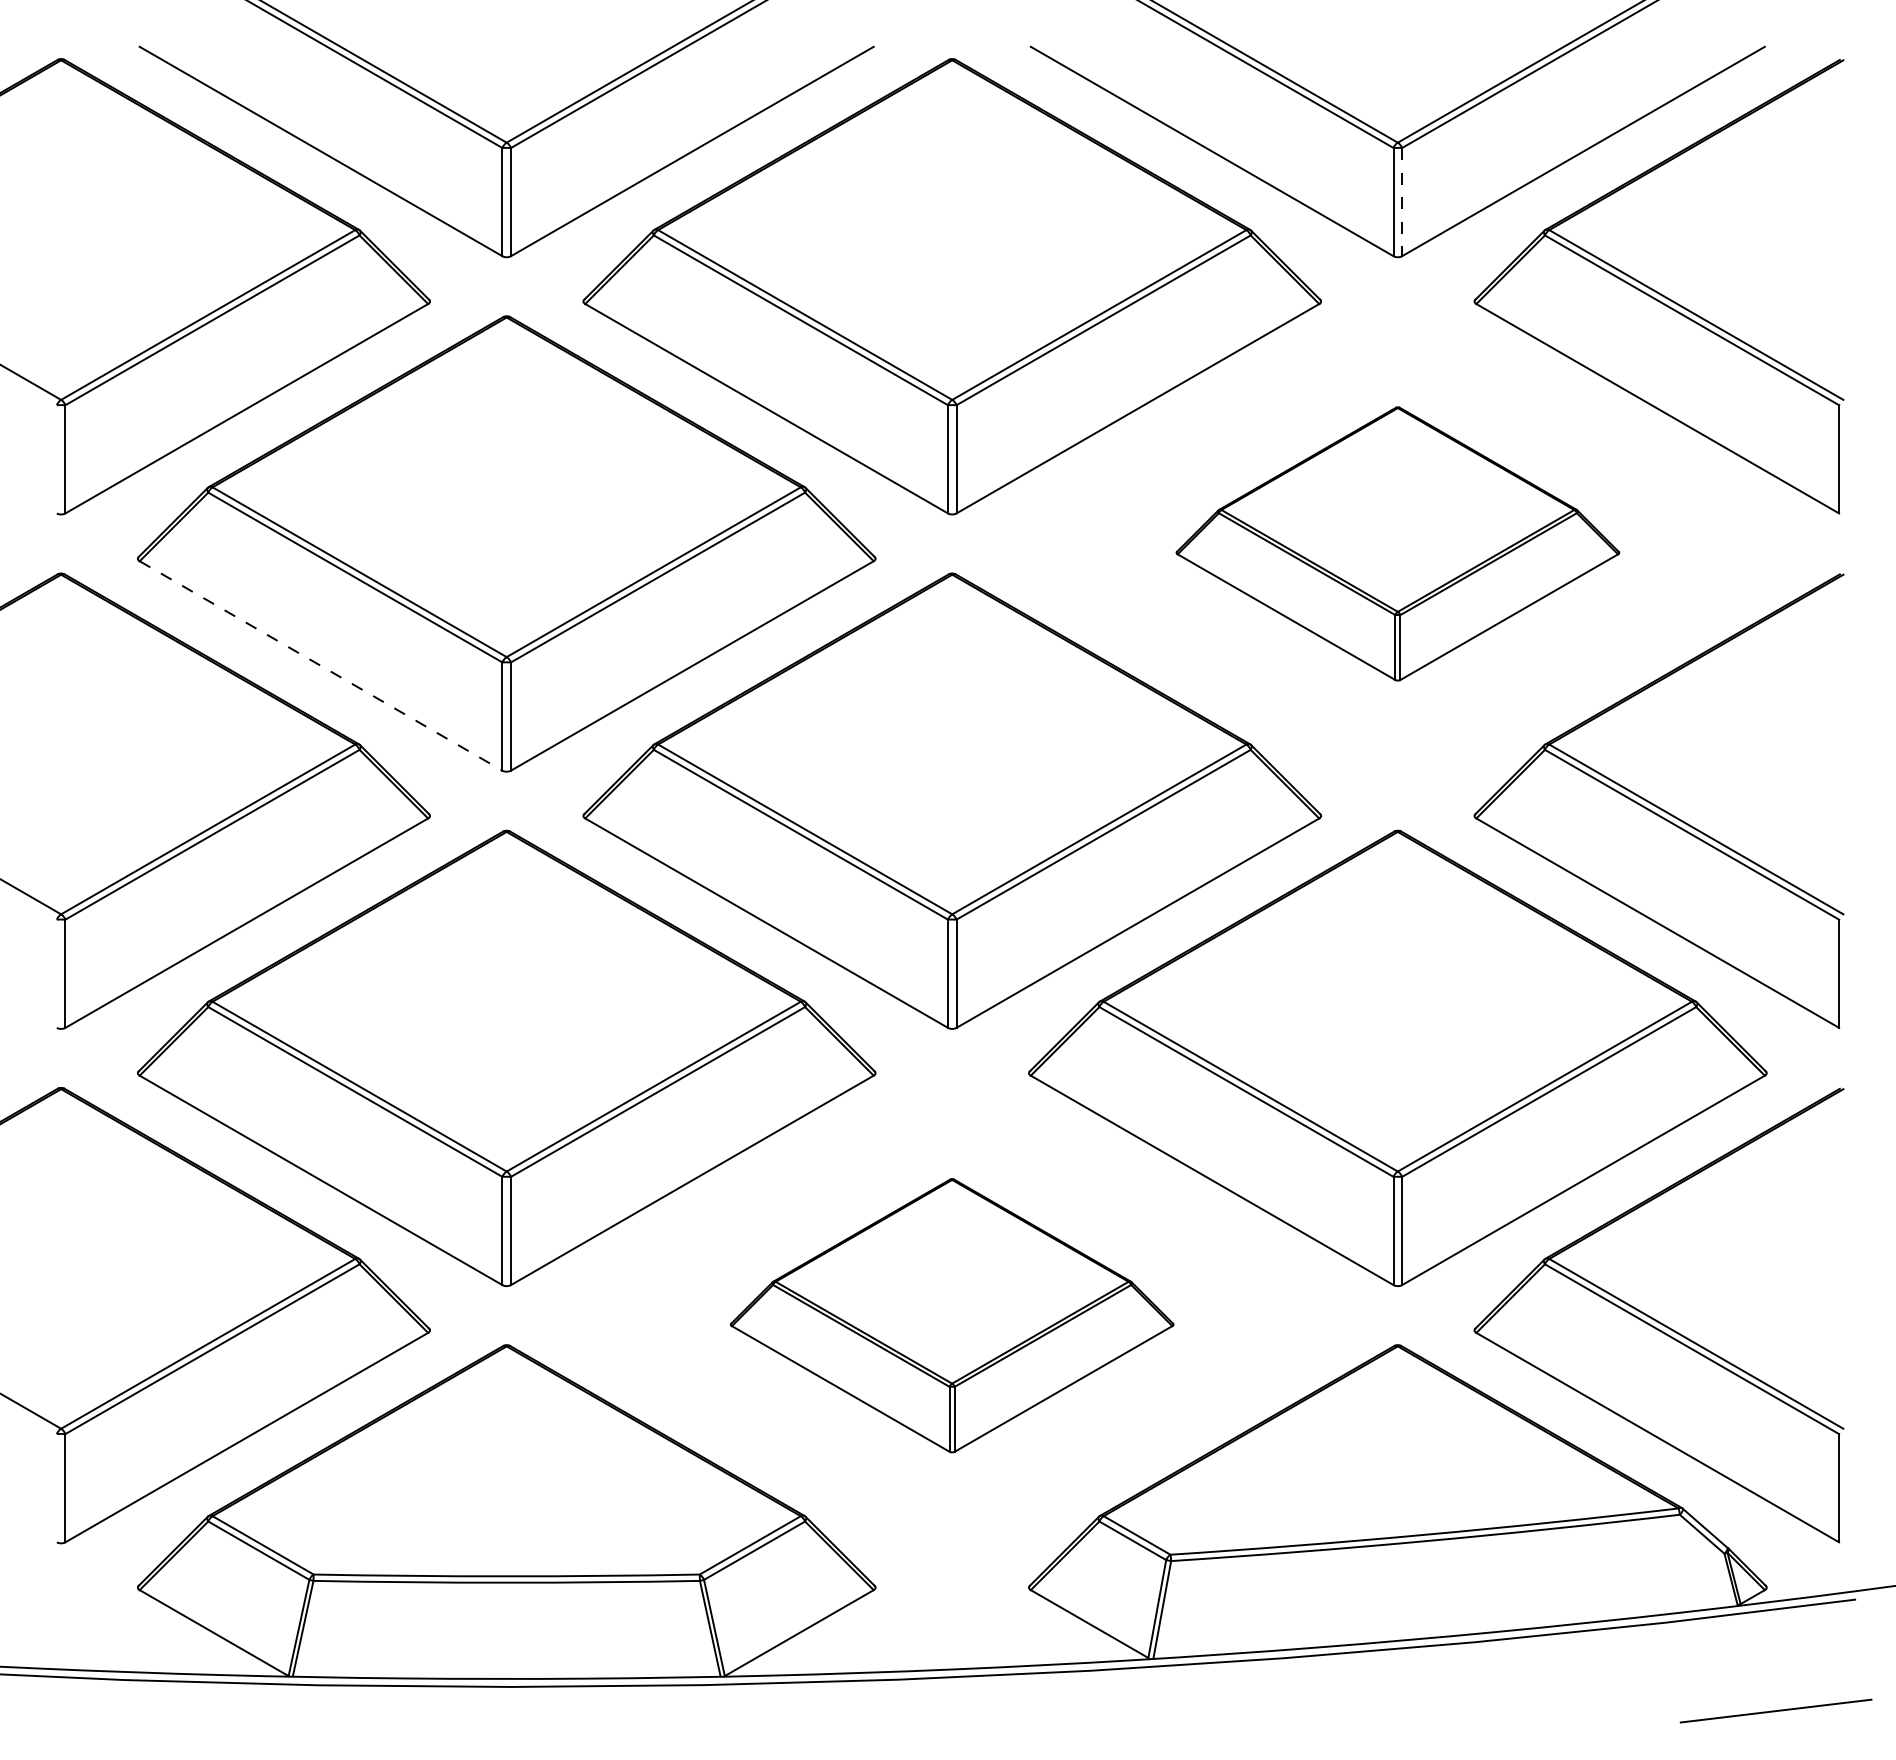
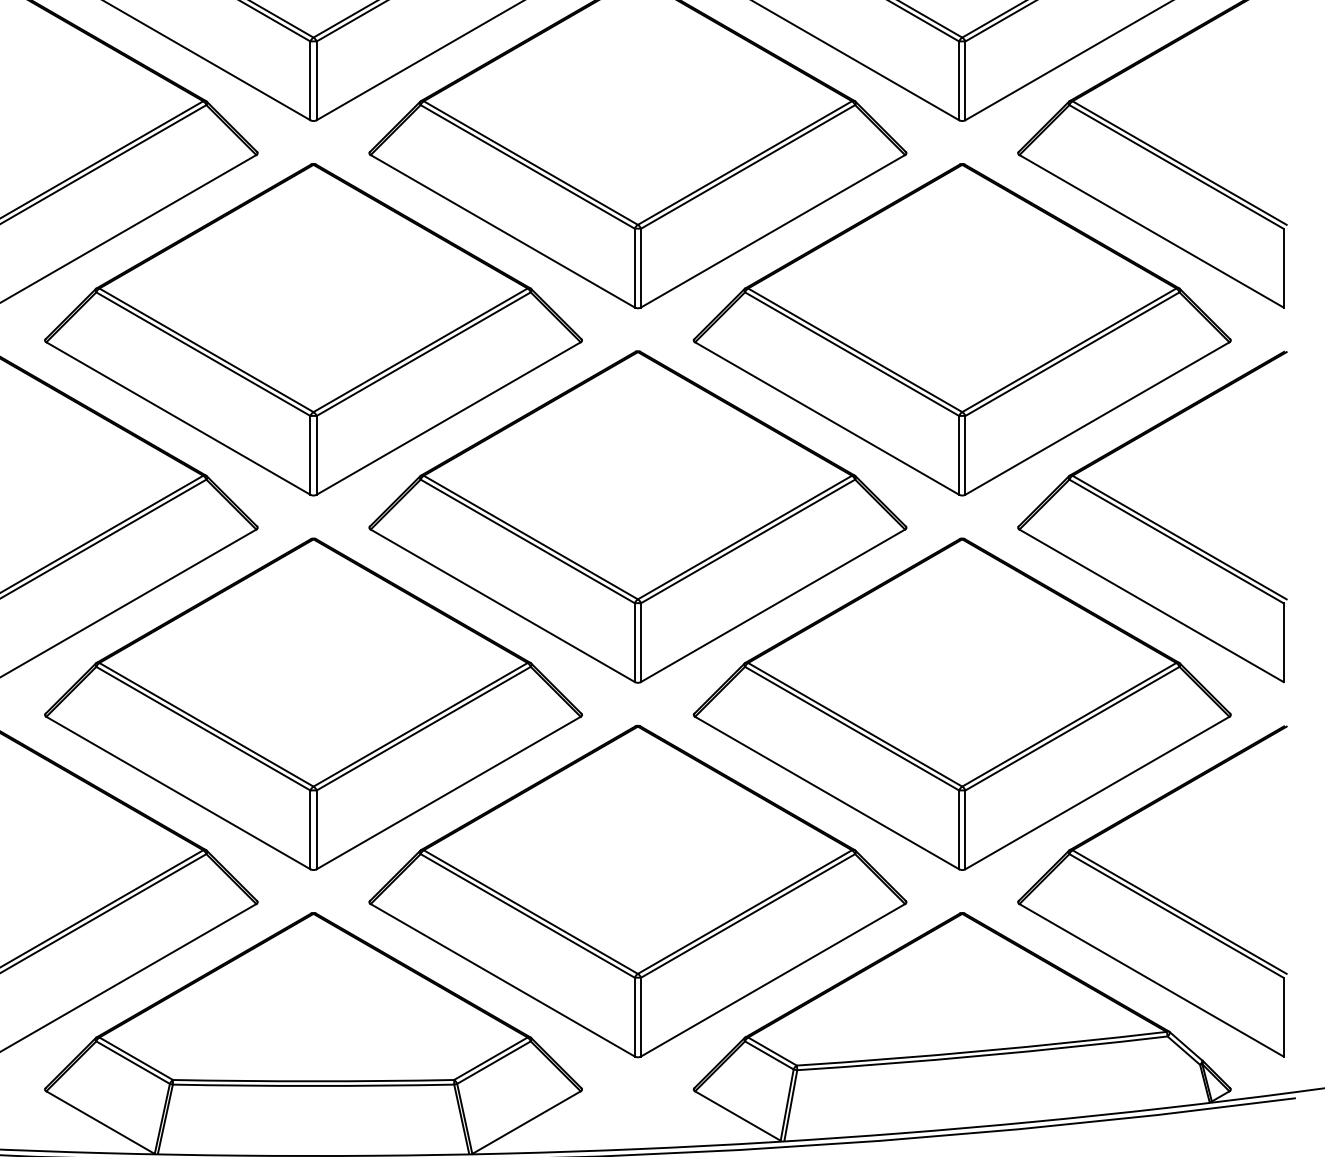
line: (1402, 202) -> (965, 81), dashed -> solid
part: (1397, 543) -> (962, 329), size x1.67
line: (321, 666) -> (178, 418), dashed -> solid
part: (951, 1315) -> (637, 891), size x1.67

